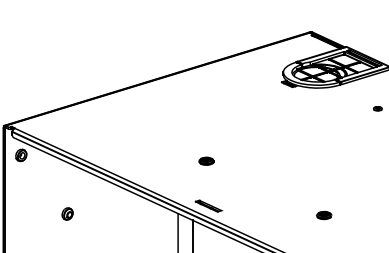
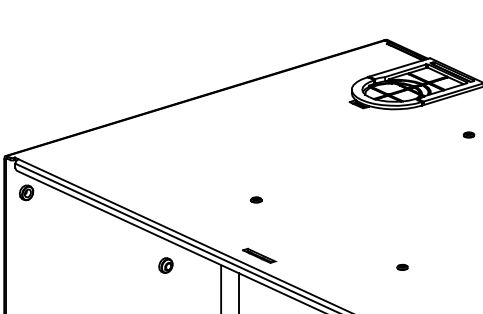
part: (206, 160) -> (256, 199), size x0.62
part: (67, 213) -> (165, 264), moved
part: (324, 215) -> (402, 267), size x0.62

